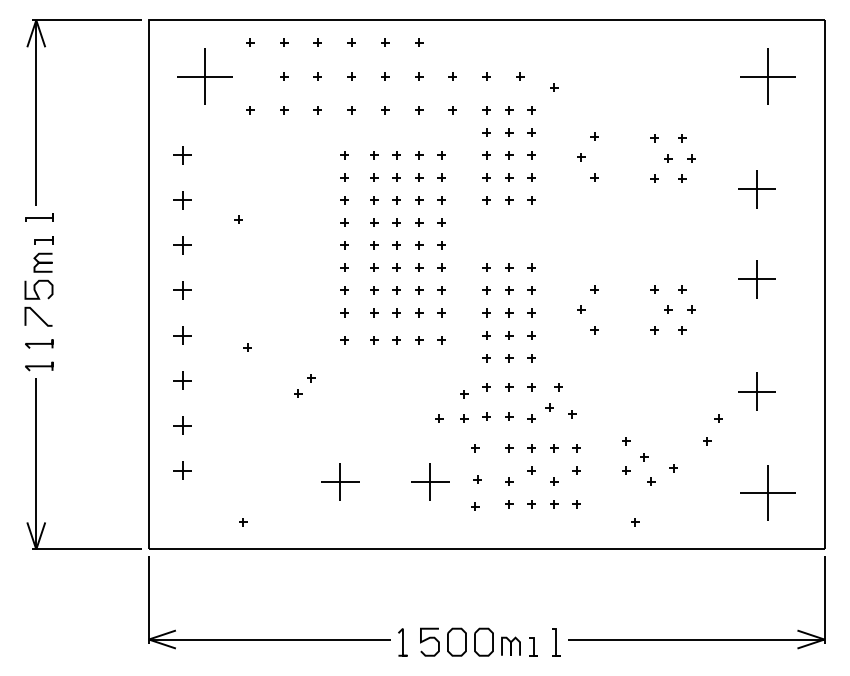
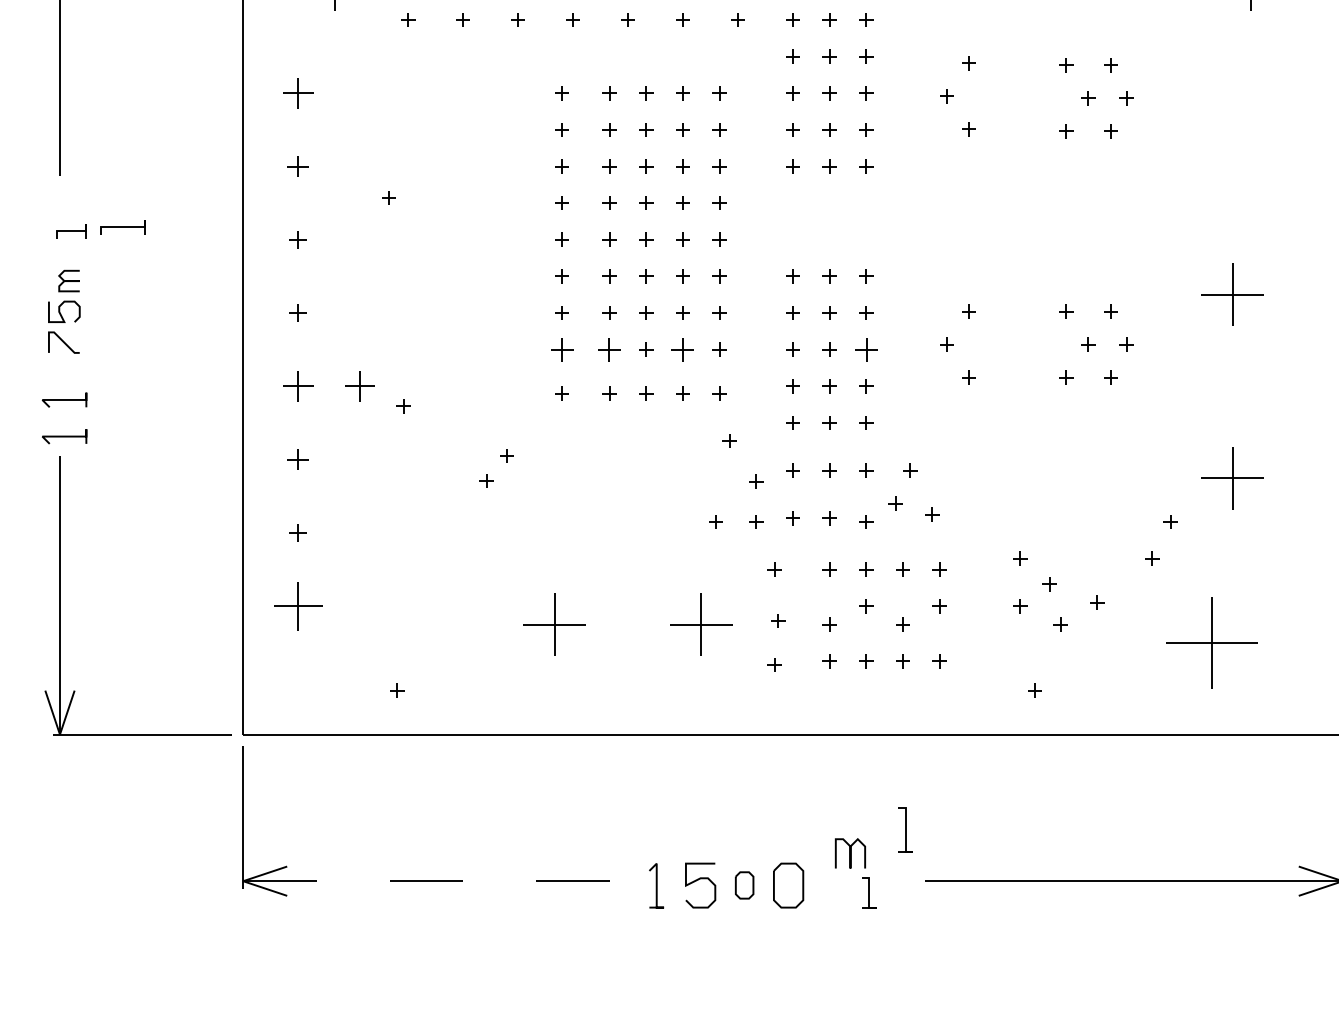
part: (756, 189) -> (1232, 148), removed
part: (182, 200) -> (297, 166), size x0.7
line: (39, 217) -> (123, 226), moved
part: (182, 245) -> (297, 239), size x0.6
part: (38, 289) -> (63, 311), size x0.7
part: (182, 290) -> (297, 313), size x0.6
part: (344, 312) -> (561, 348), size x1.6
part: (374, 312) -> (610, 348), size x1.6
part: (419, 312) -> (683, 348), size x1.6
part: (531, 312) -> (865, 348), size x1.6
part: (220, 335) -> (359, 386), added
part: (447, 368) -> (729, 440), added
part: (182, 380) -> (297, 459), size x0.7
part: (182, 425) -> (297, 532), size x0.6
part: (182, 470) -> (297, 606), size x1.6
part: (767, 492) -> (1210, 641), moved
line: (270, 639) -> (441, 881), solid -> dashed
part: (456, 641) -> (743, 884), size x0.6
line: (556, 642) -> (906, 830), moved
curve: (510, 645) -> (849, 851), moved

